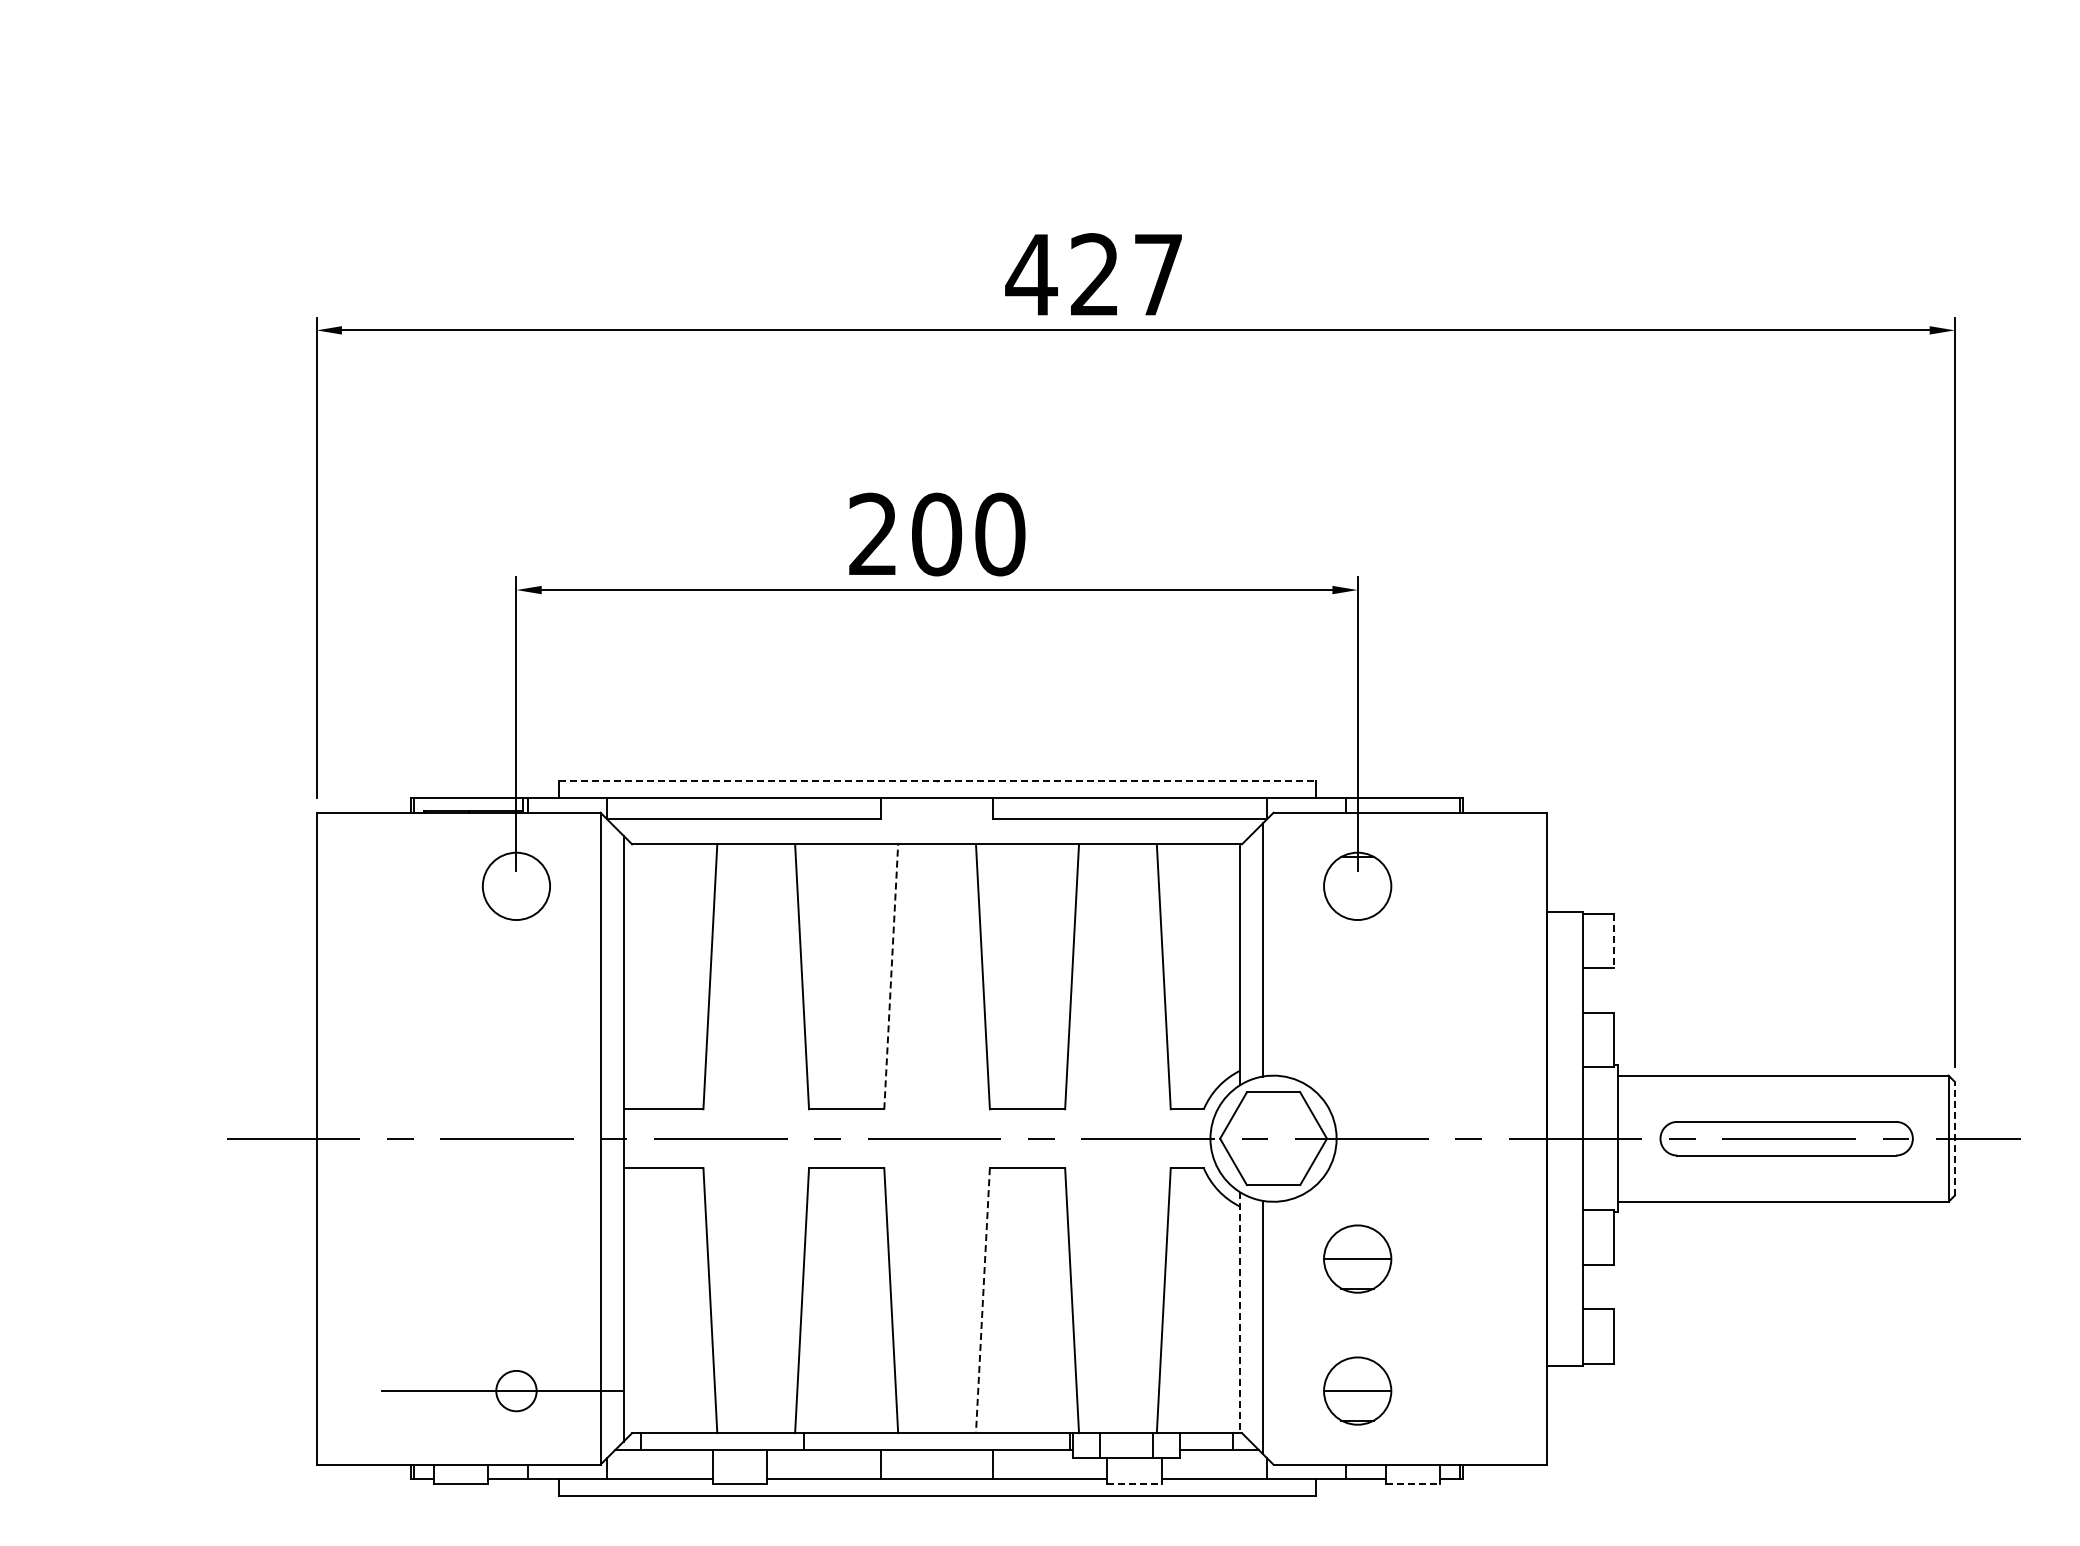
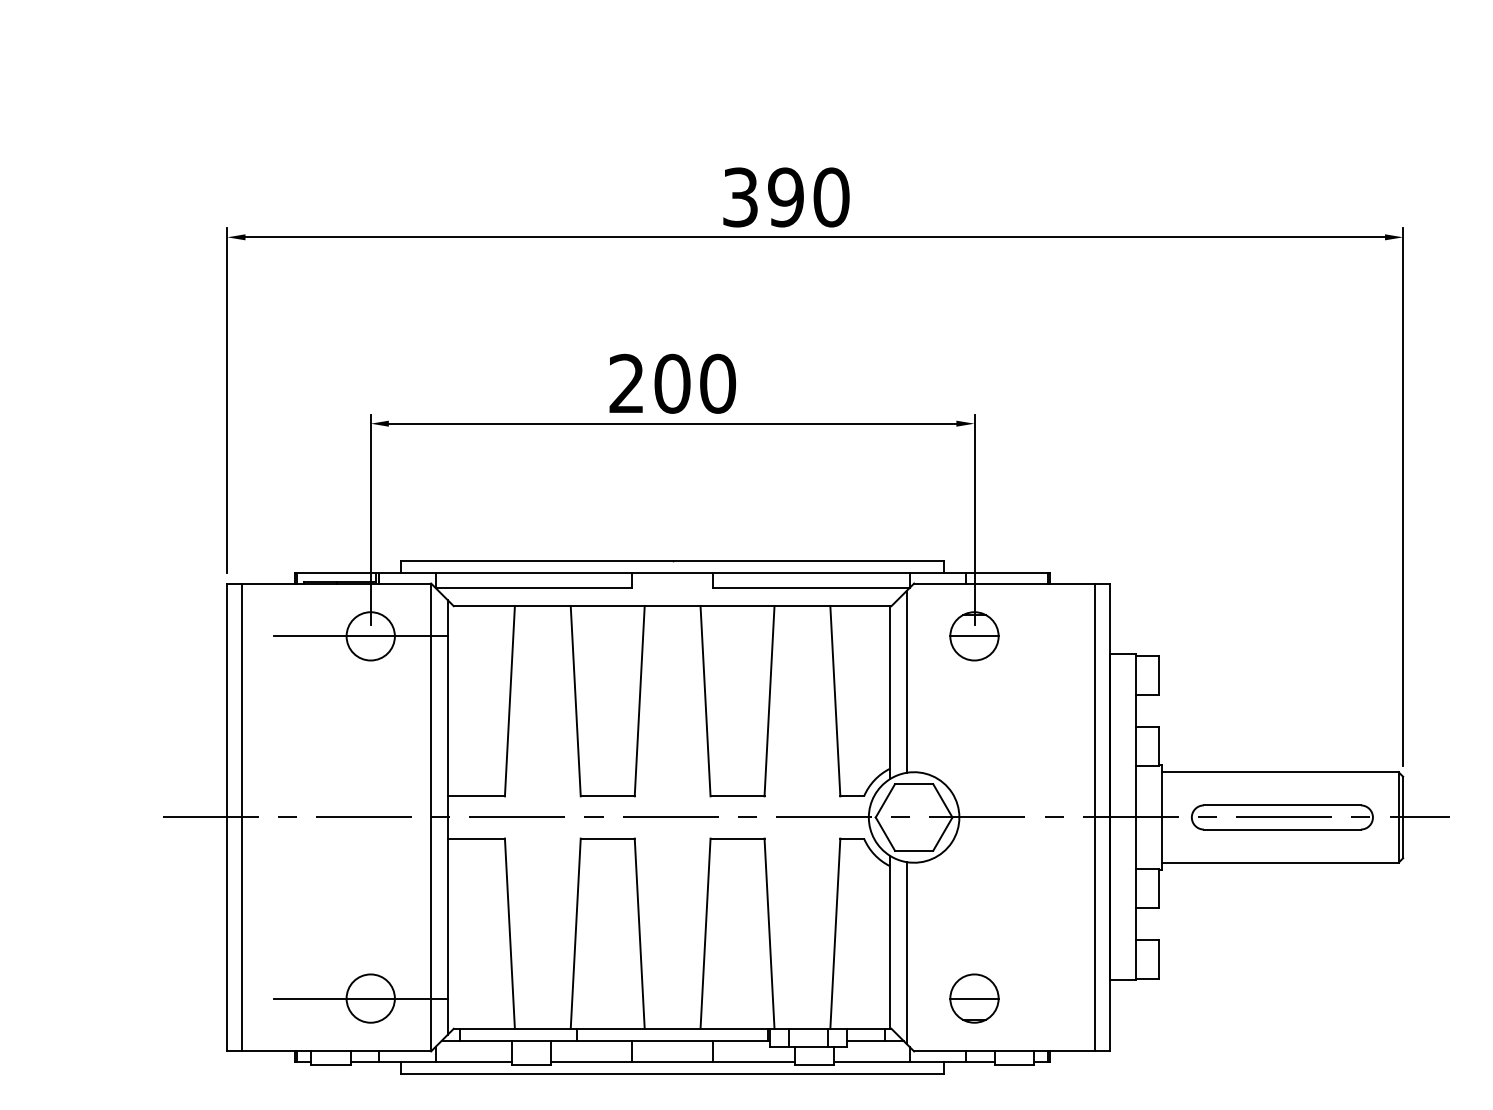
text: (1094, 274) -> (785, 197), 427 -> 390
line: (937, 781) -> (672, 561), dashed -> solid
line: (502, 886) -> (360, 636), added
line: (1357, 886) -> (974, 636), added
line: (1614, 941) -> (1158, 675), dashed -> solid
line: (891, 976) -> (639, 701), dashed -> solid
line: (337, 1138) -> (242, 817), added
line: (1525, 1138) -> (1094, 817), added
line: (1954, 1138) -> (1402, 817), dashed -> solid
part: (1357, 1258) -> (974, 903), removed
line: (982, 1300) -> (705, 933), dashed -> solid
line: (1239, 1312) -> (889, 942), dashed -> solid
circle: (516, 1390) -> (370, 998), size x1.67
line: (1134, 1483) -> (814, 1064), dashed -> solid
line: (1413, 1483) -> (1014, 1064), dashed -> solid

